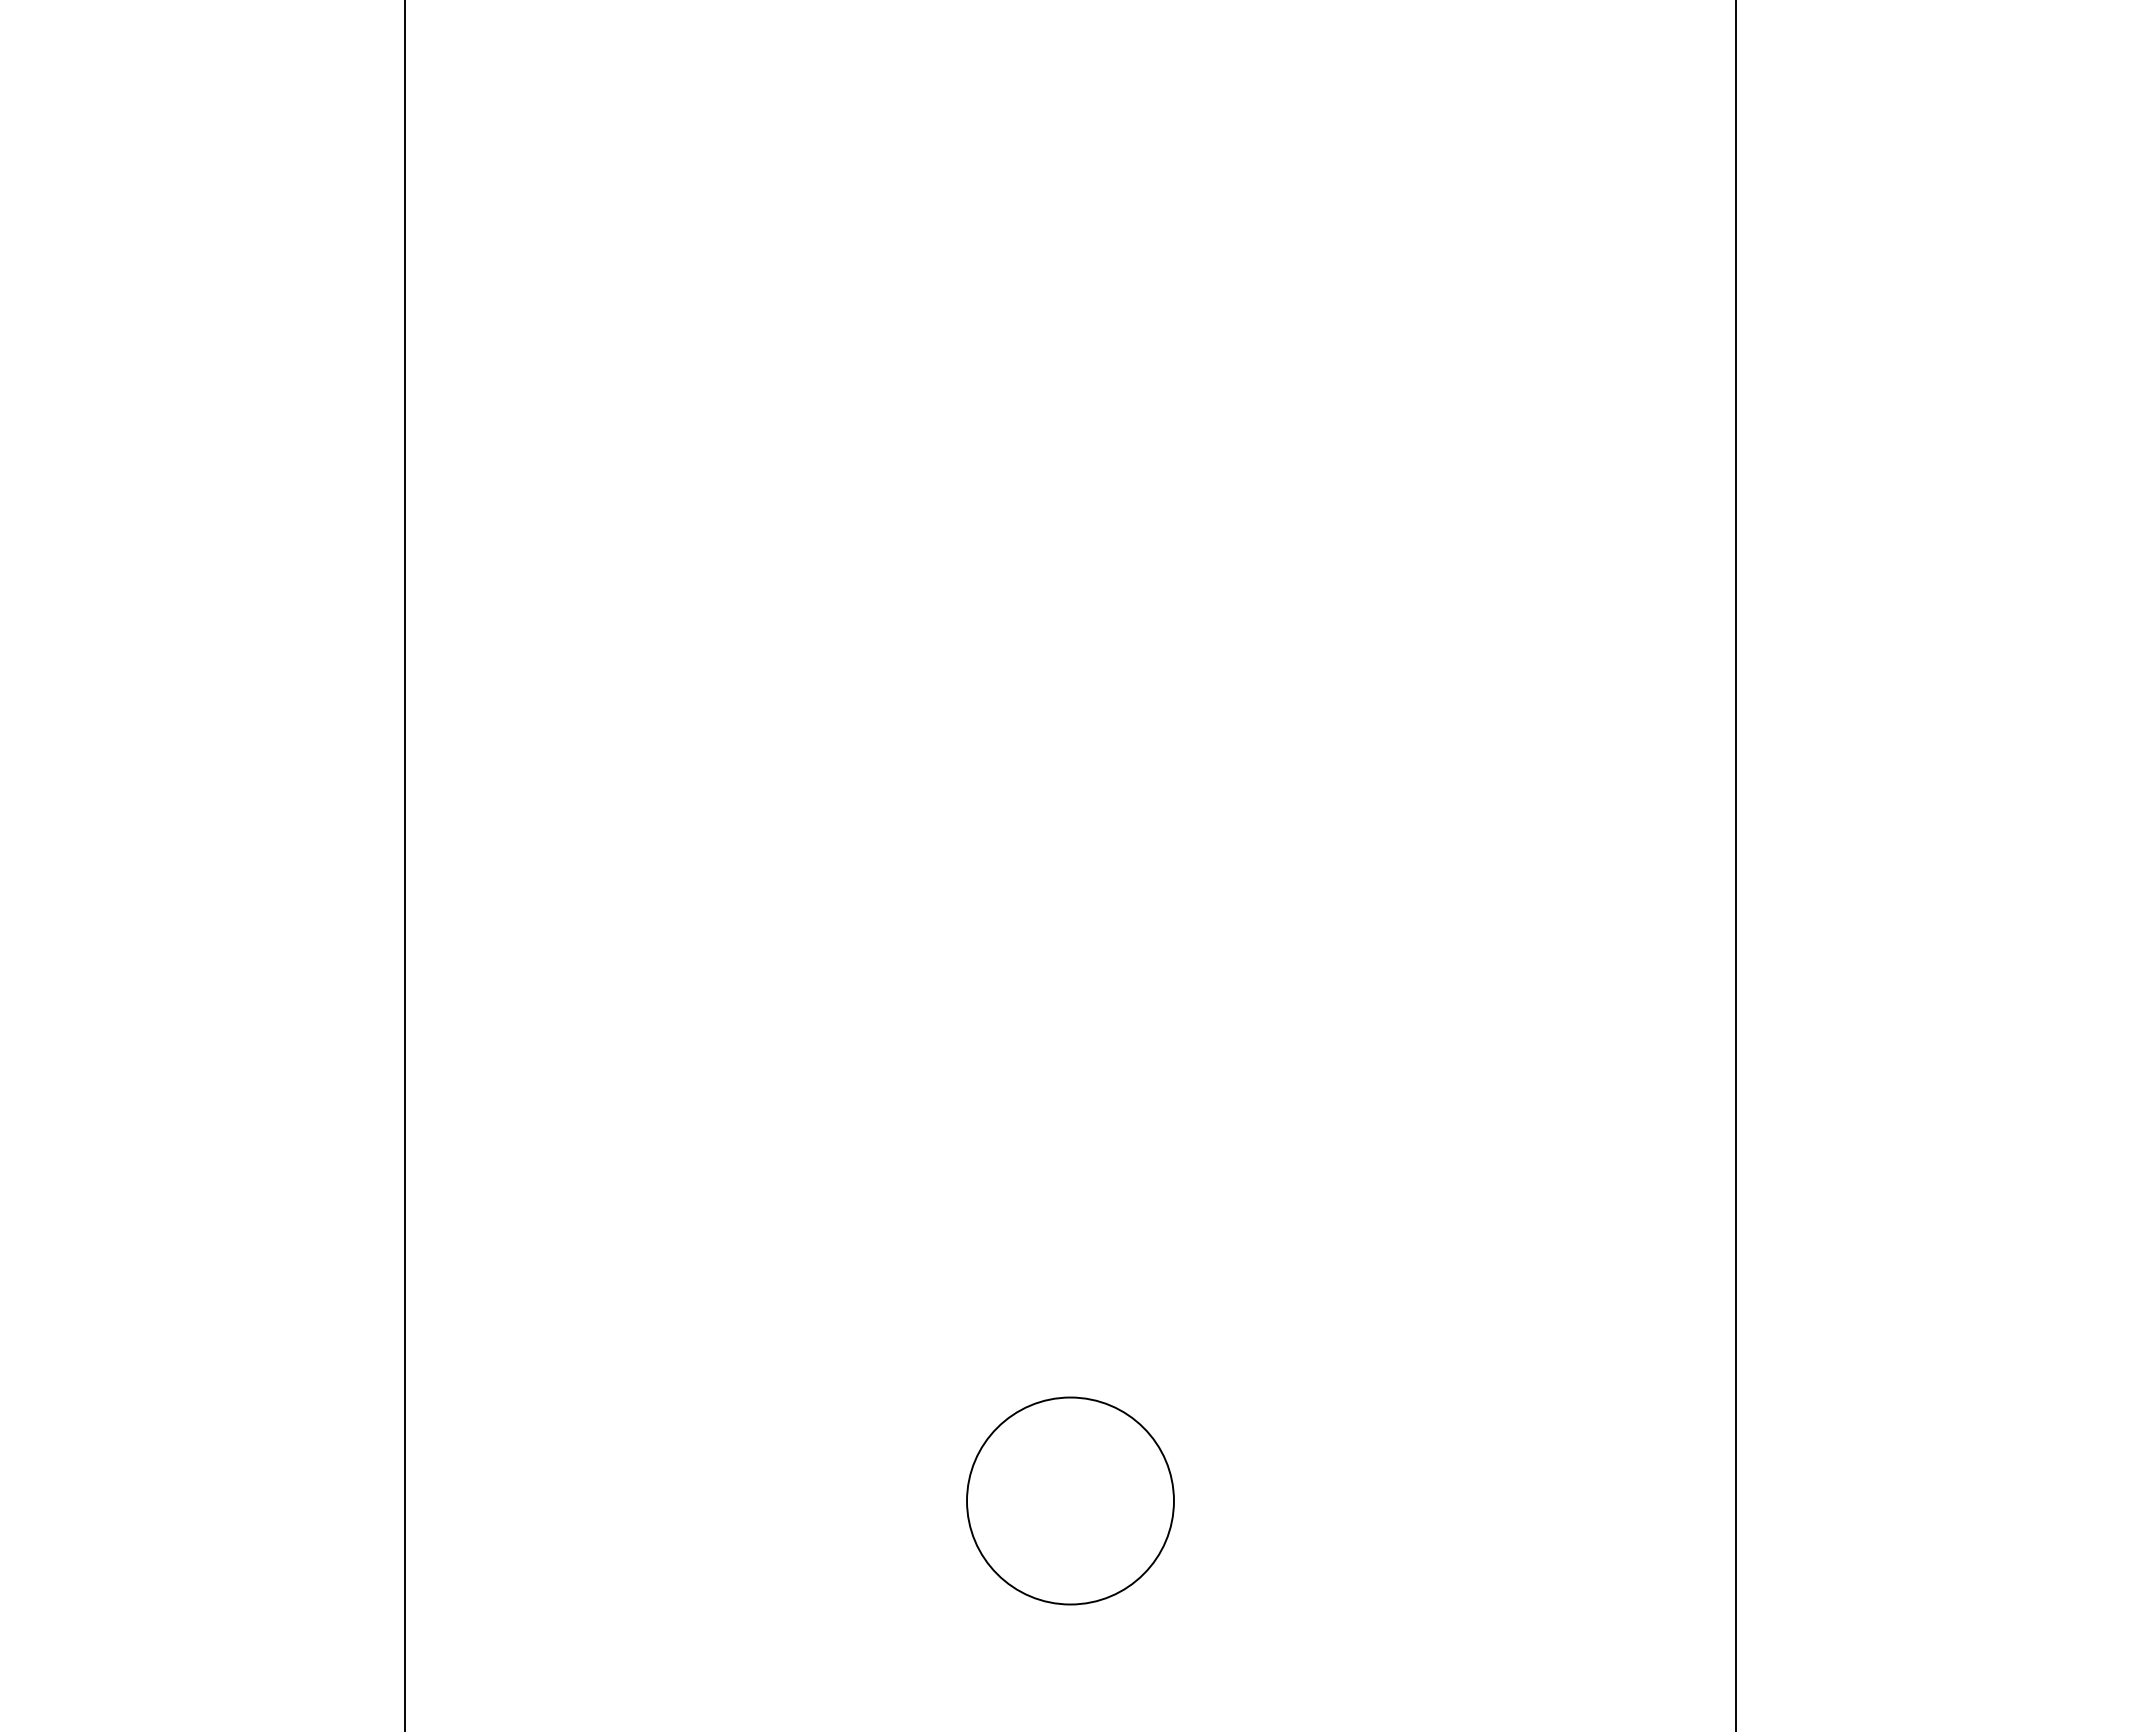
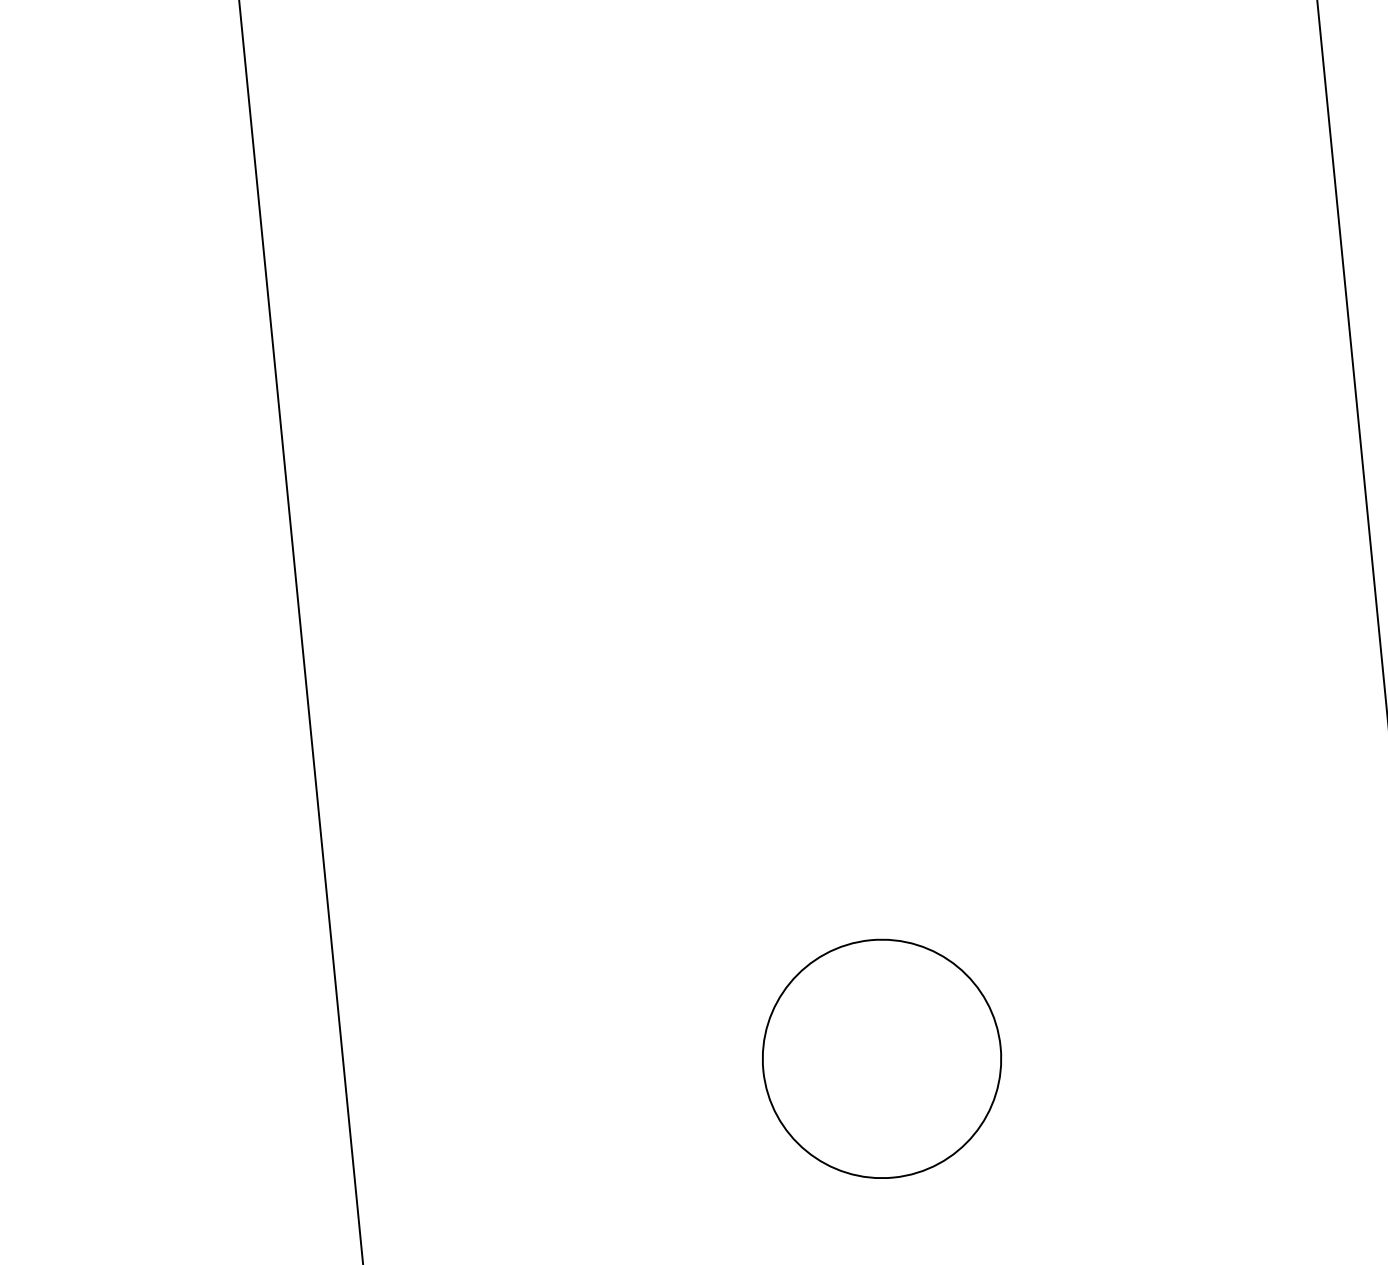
circle: (1070, 1500) -> (881, 1058), size x1.43

